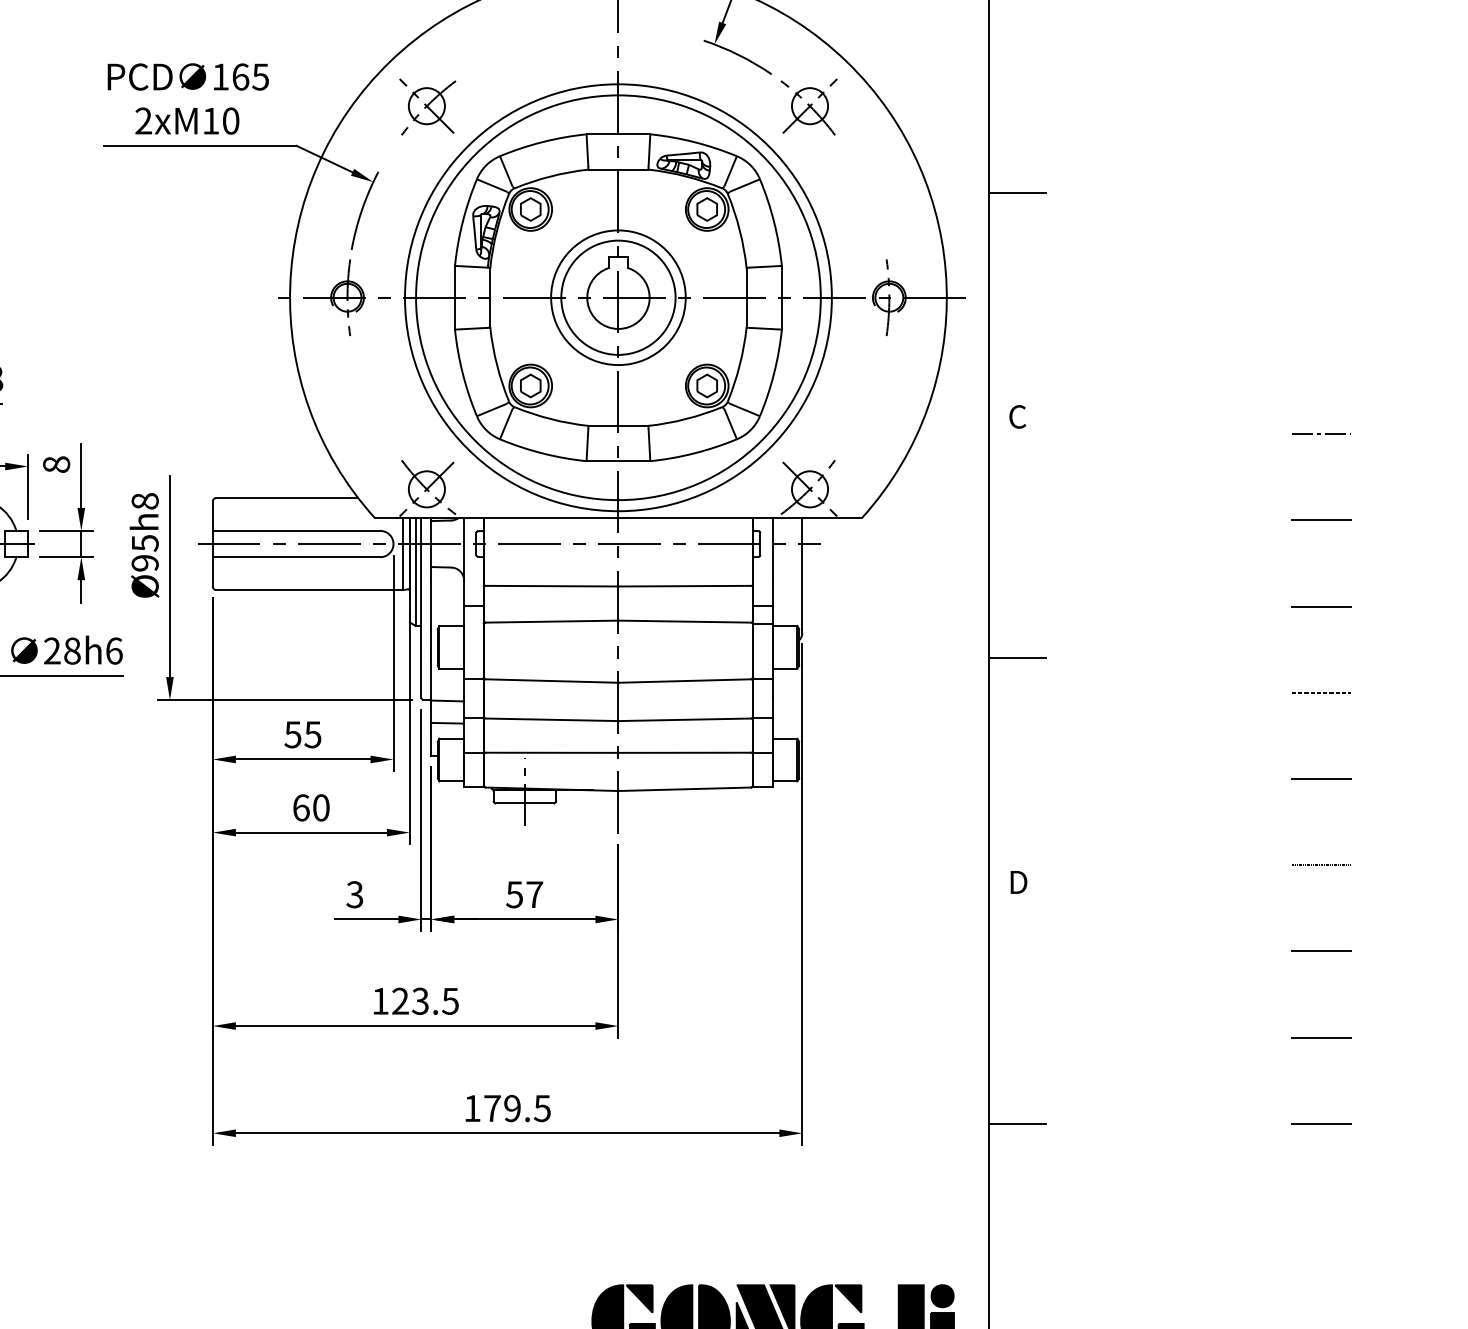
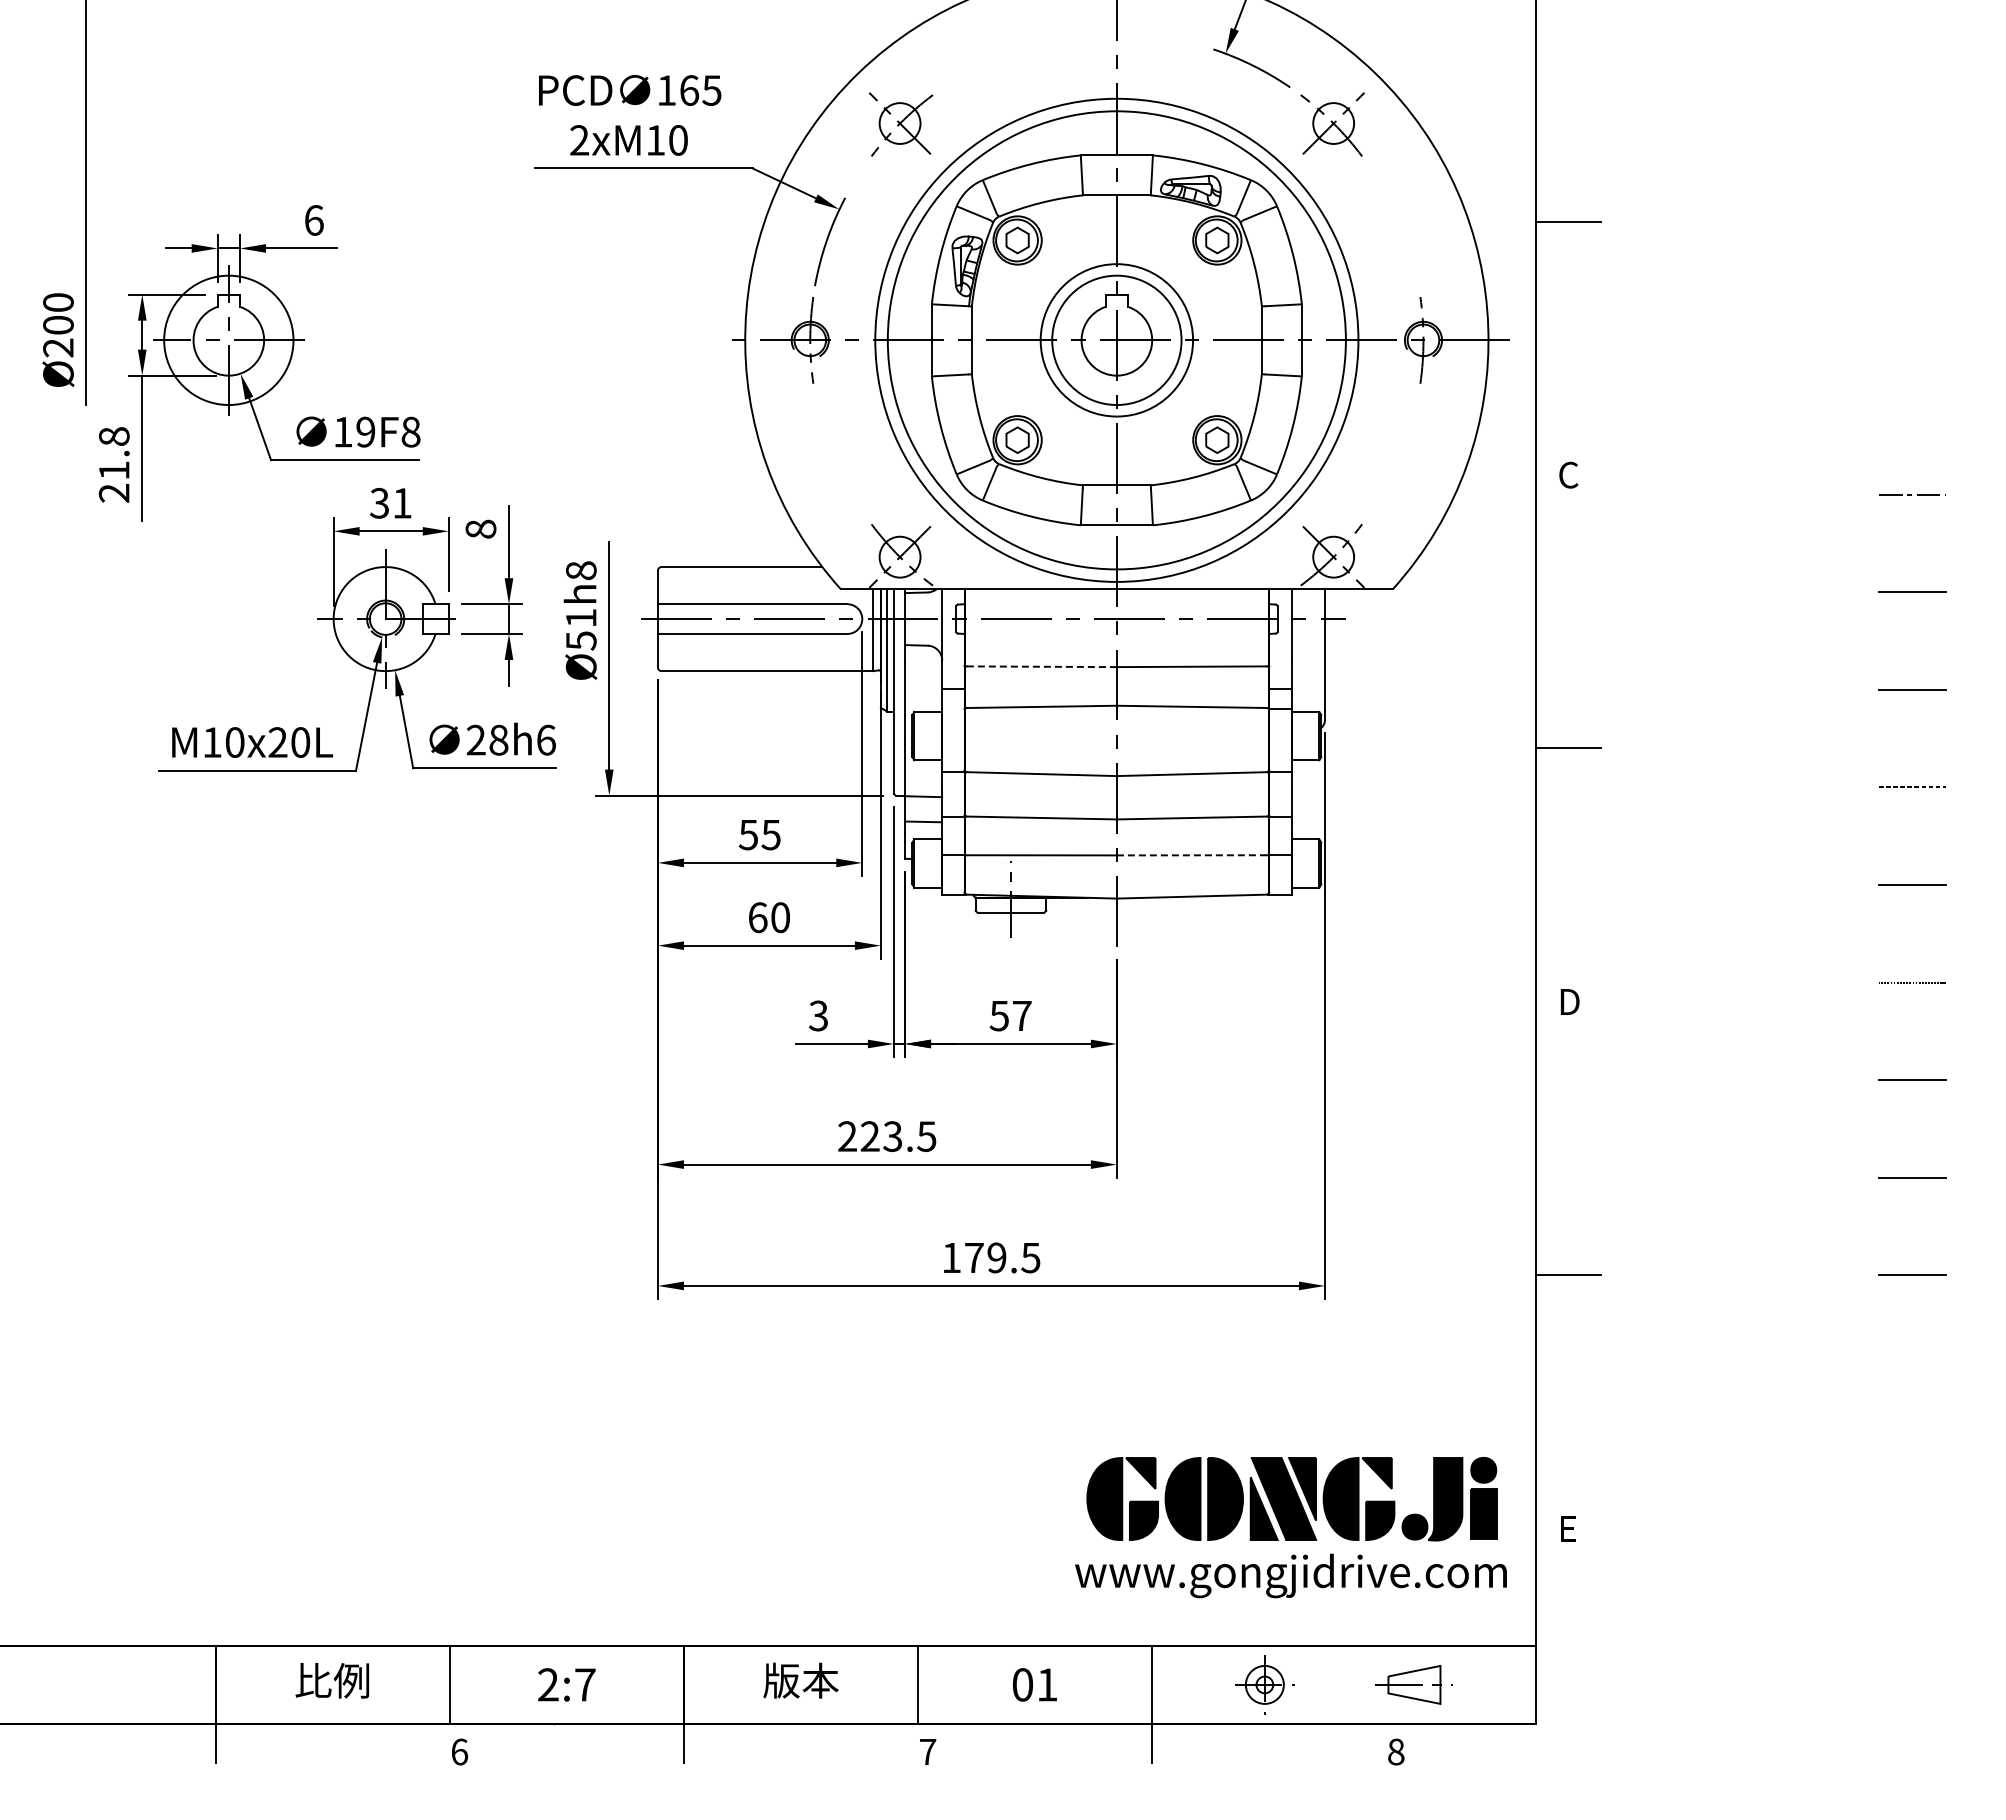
text: (144, 553) -> (580, 629), Ø95h8 -> Ø51h8
line: (551, 585) -> (1041, 666), solid -> dashed
line: (685, 752) -> (1192, 855), solid -> dashed
text: (380, 1001) -> (847, 1136), 123.5 -> 223.5

